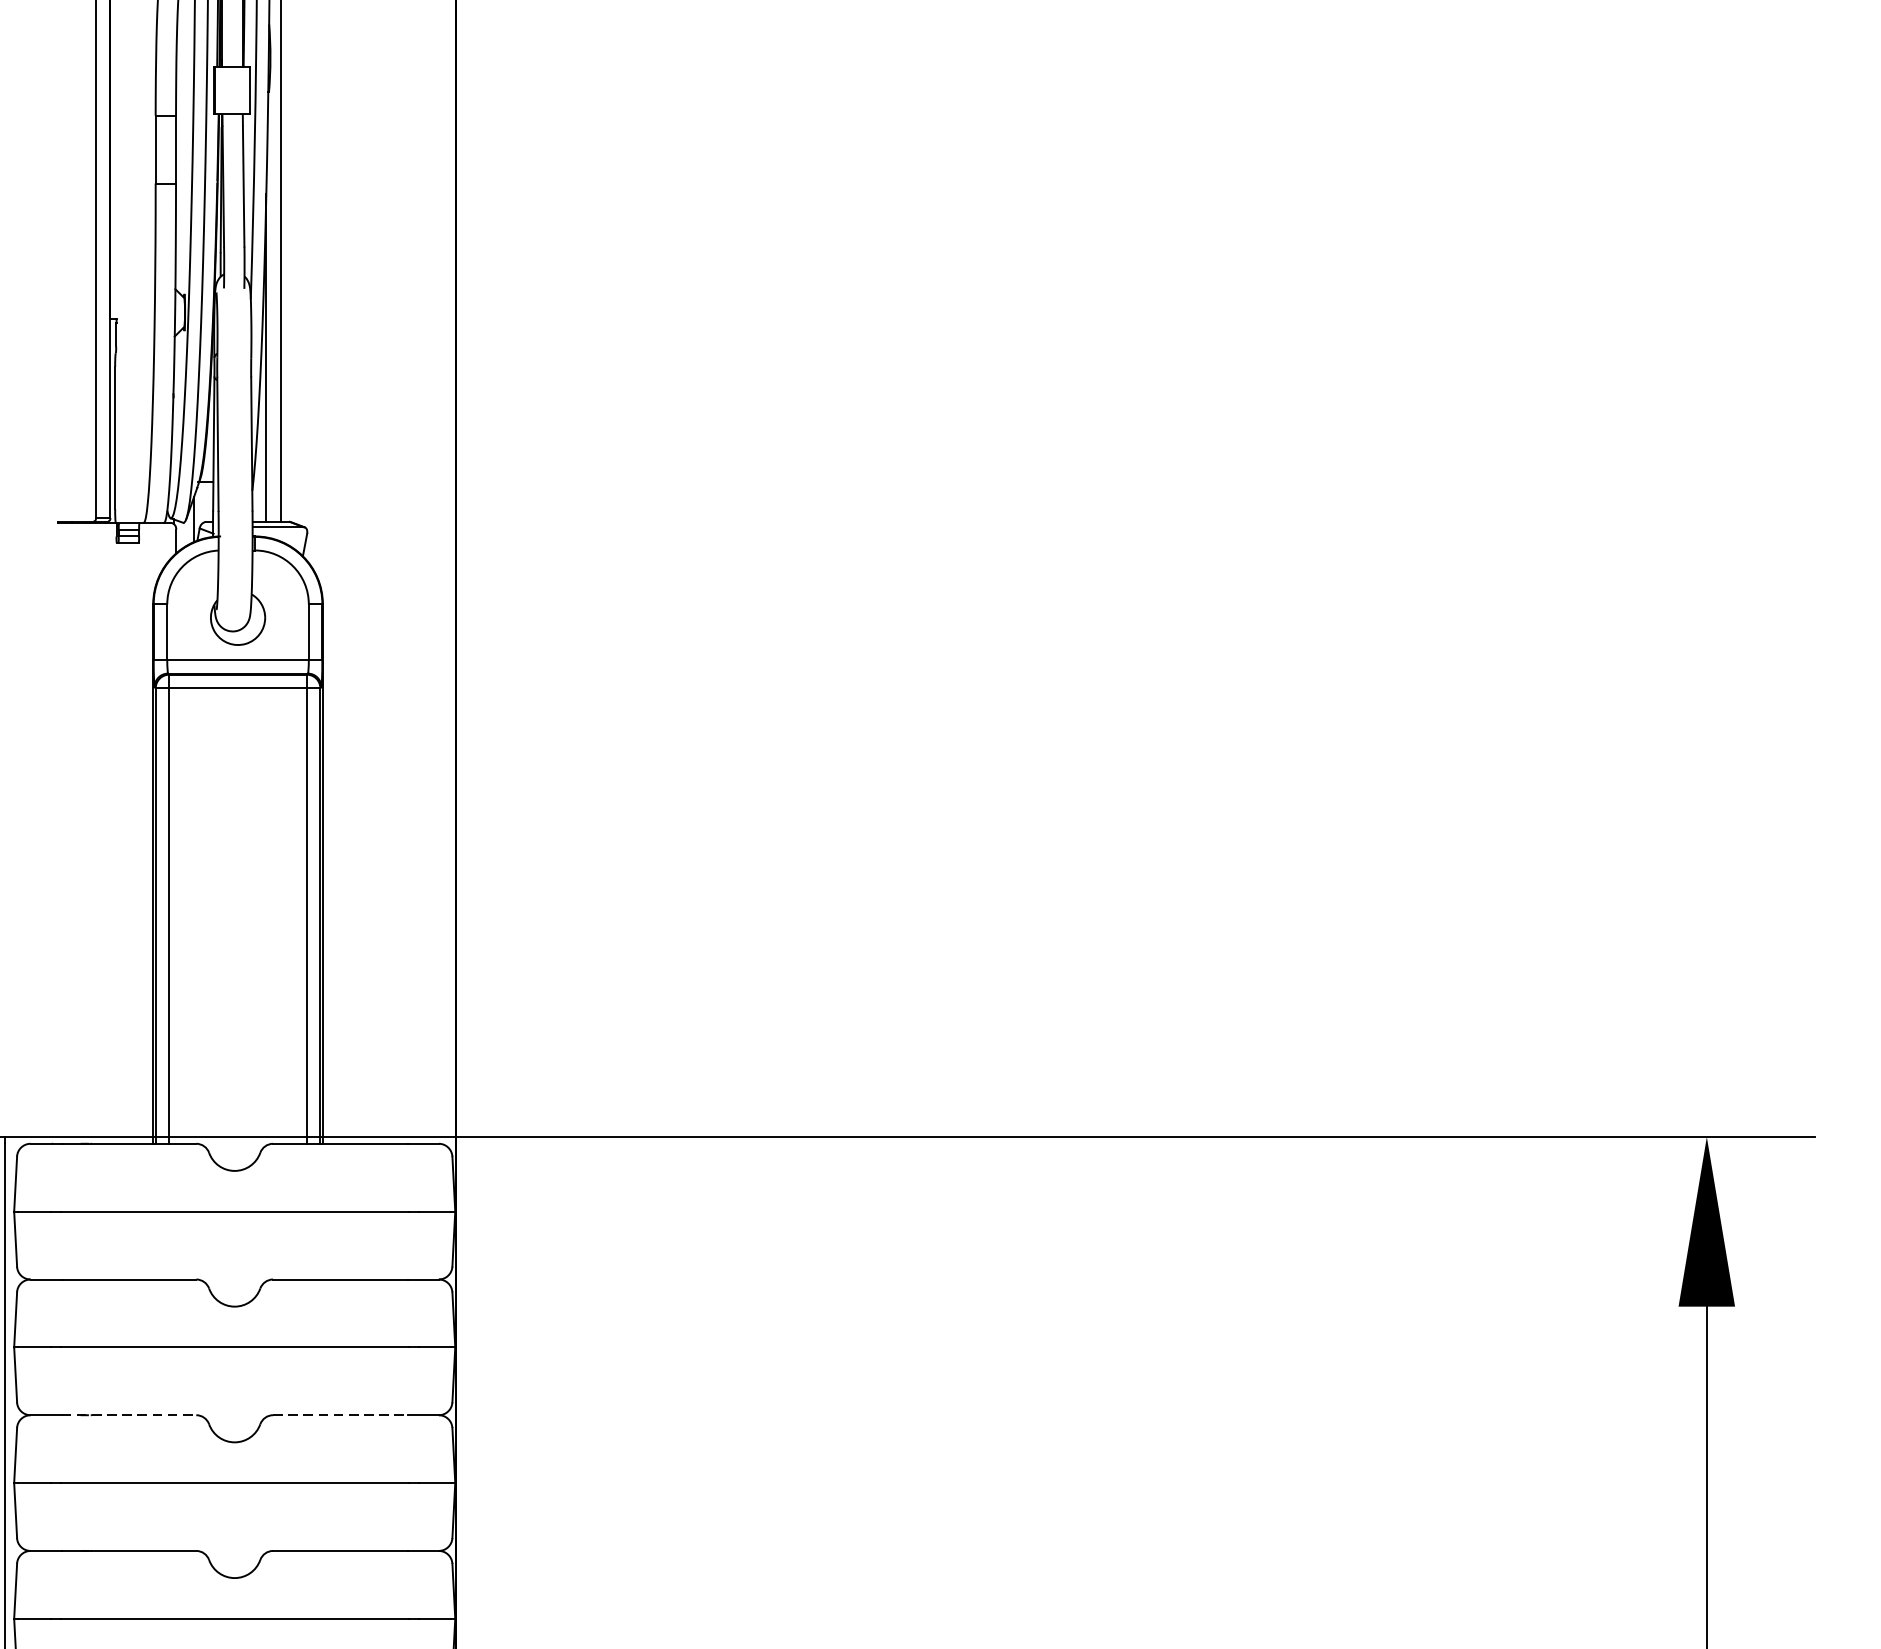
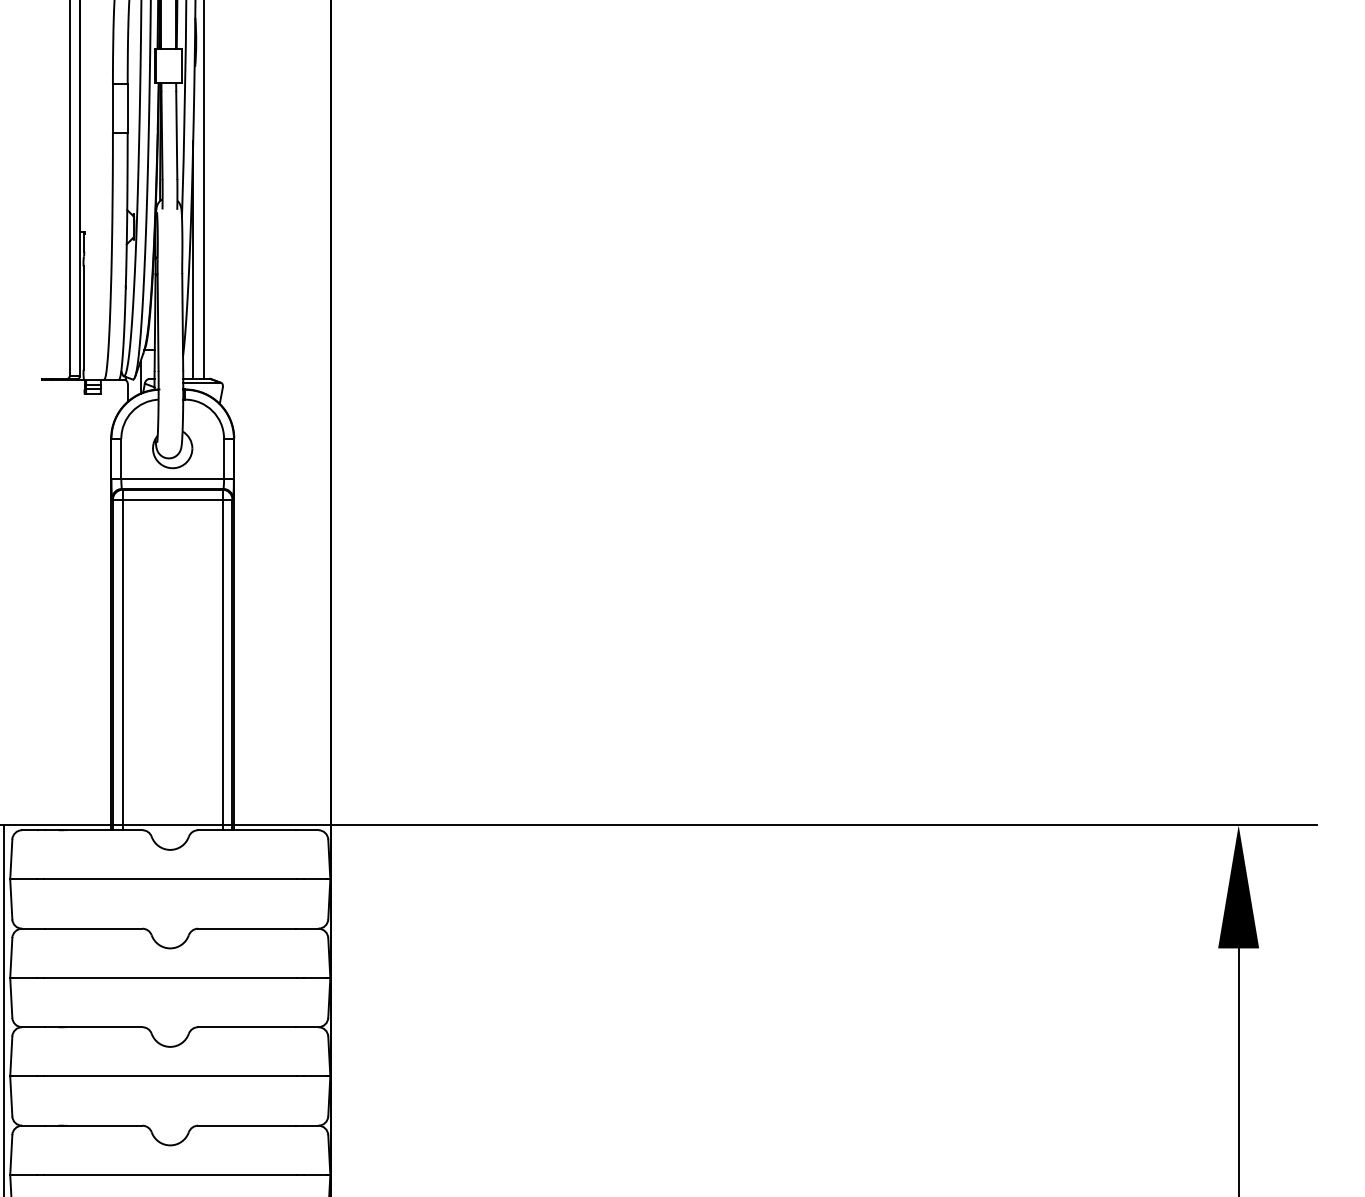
line: (128, 1415) -> (93, 1027), dashed -> solid
line: (341, 1415) -> (247, 1027), dashed -> solid

